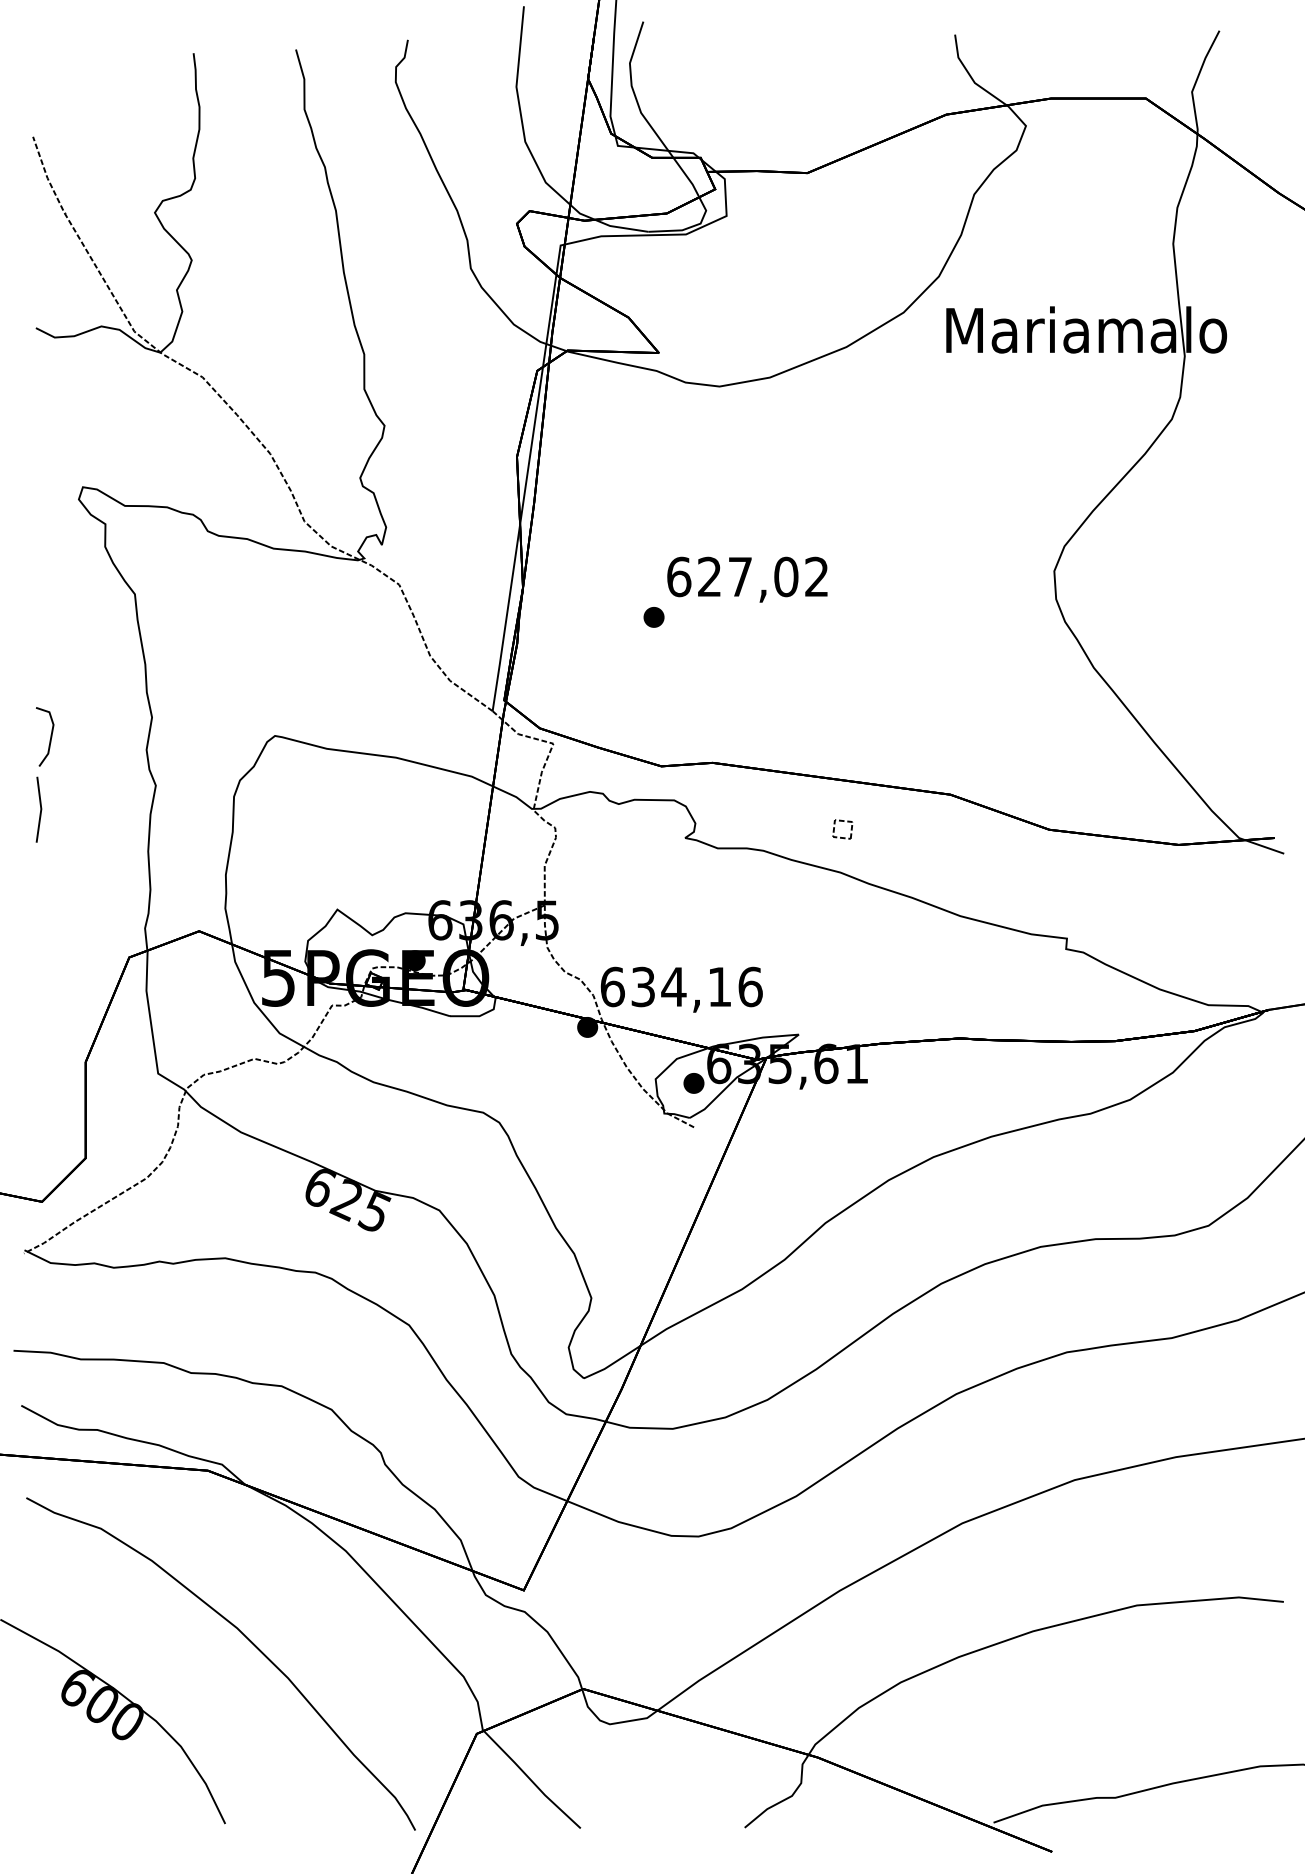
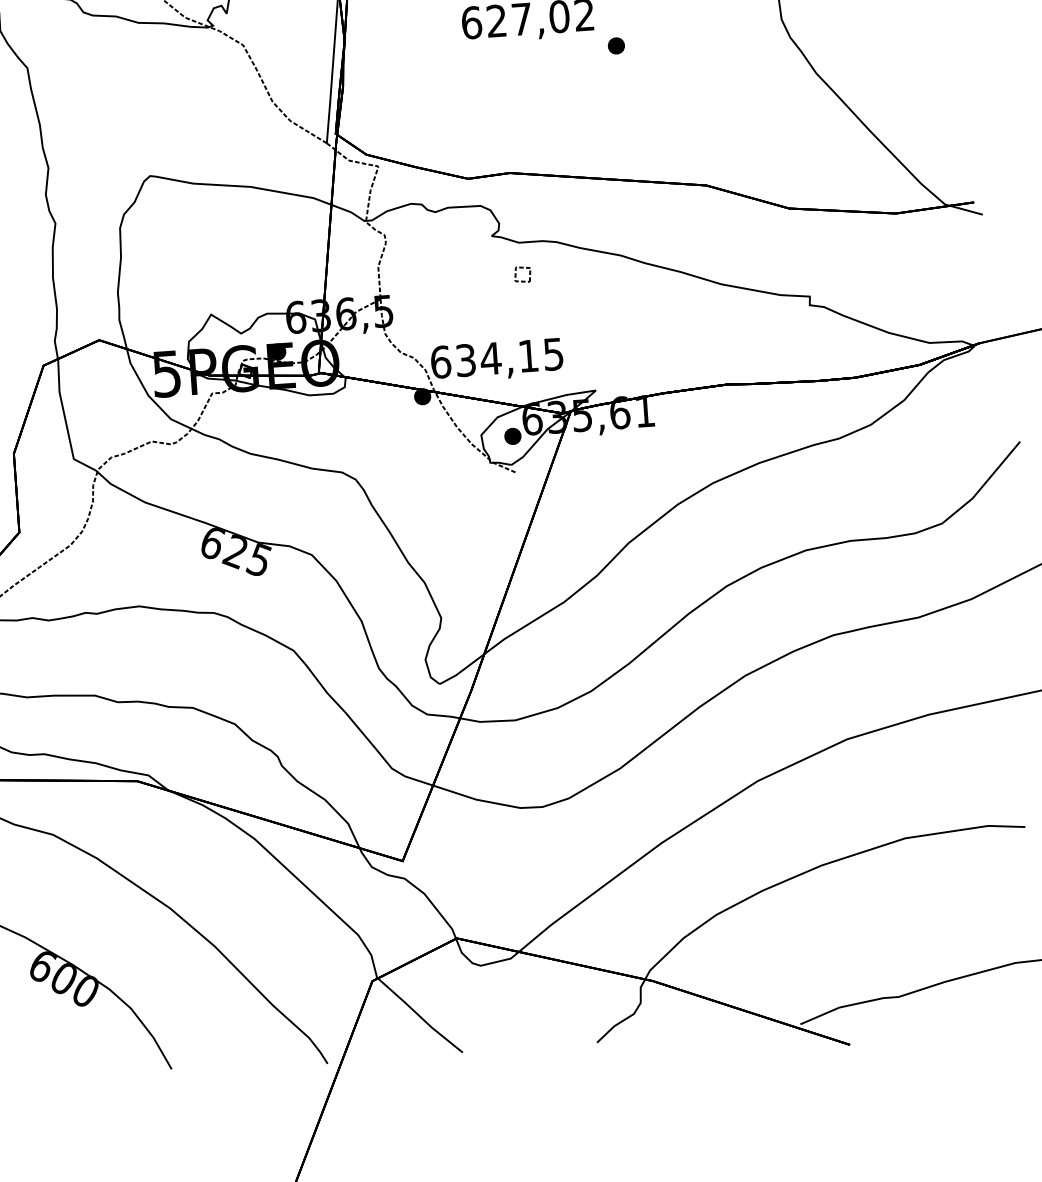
part: (653, 617) -> (615, 46), moved
part: (840, 836) -> (521, 280), moved
text: (750, 986) -> (553, 353), 634,16 -> 634,15

